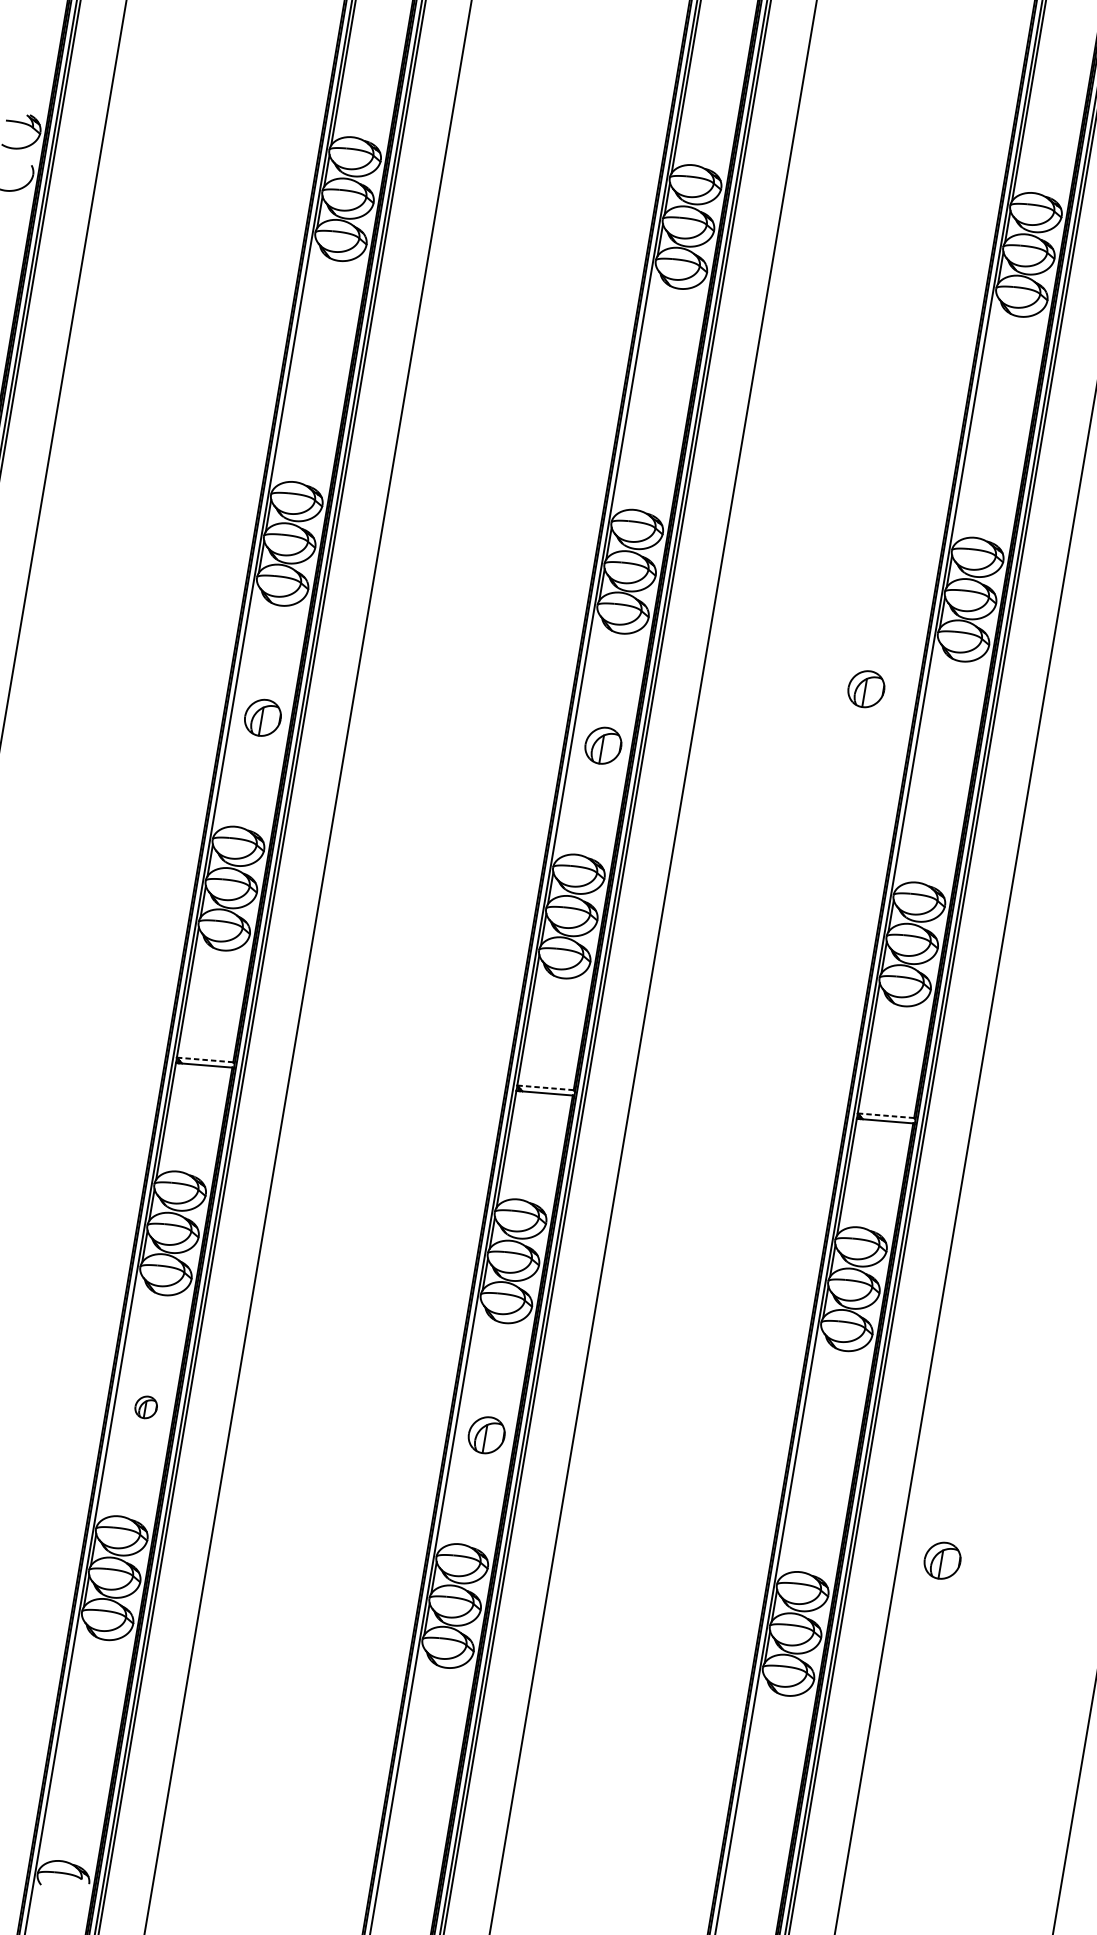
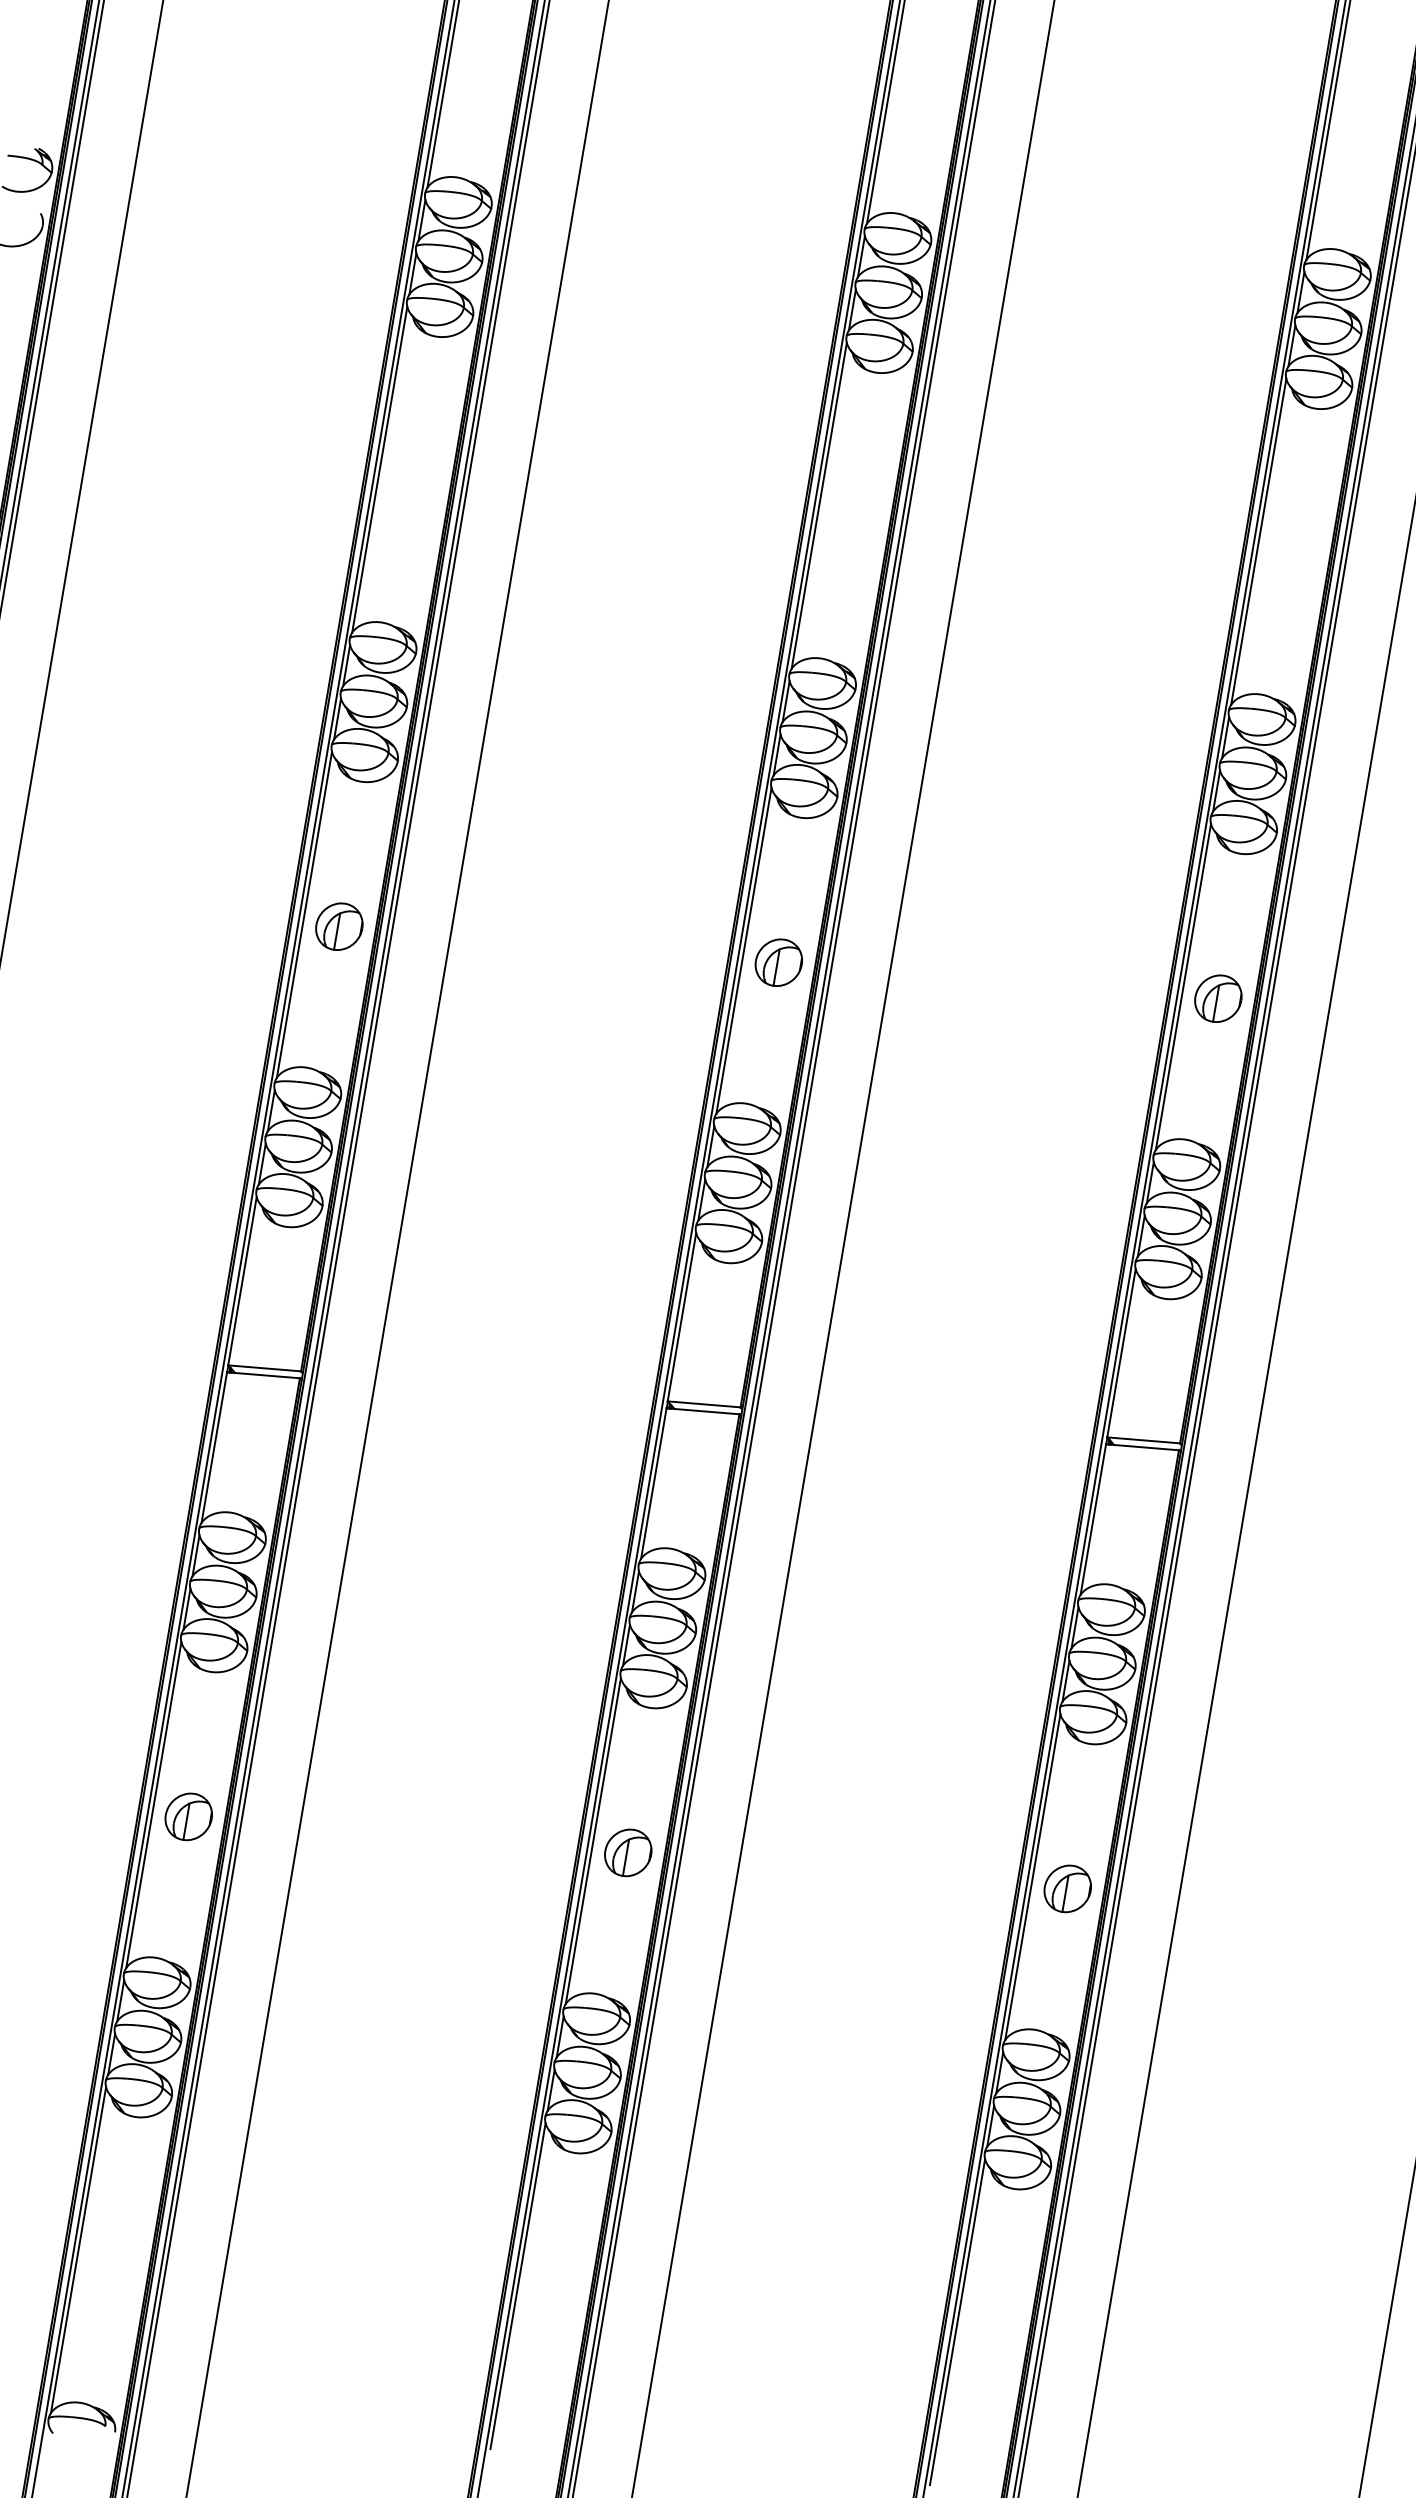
line: (294, 363) -> (379, 469), added
line: (634, 391) -> (818, 505), added
line: (974, 419) -> (1258, 541), added
part: (866, 689) -> (1218, 998), moved
line: (235, 708) -> (304, 914), added
line: (575, 736) -> (743, 950), added
line: (916, 764) -> (1183, 986), added
line: (204, 1060) -> (264, 1368), dashed -> solid
line: (545, 1087) -> (704, 1404), dashed -> solid
line: (885, 1115) -> (1143, 1440), dashed -> solid
line: (118, 1398) -> (153, 1805), added
part: (146, 1407) -> (188, 1816), size x1.67
line: (459, 1426) -> (592, 1841), added
line: (799, 1454) -> (1032, 1877), added
part: (942, 1560) -> (1067, 1888), moved
line: (60, 1743) -> (78, 2250), added
line: (400, 1771) -> (517, 2286), added
line: (741, 1799) -> (957, 2322), added

